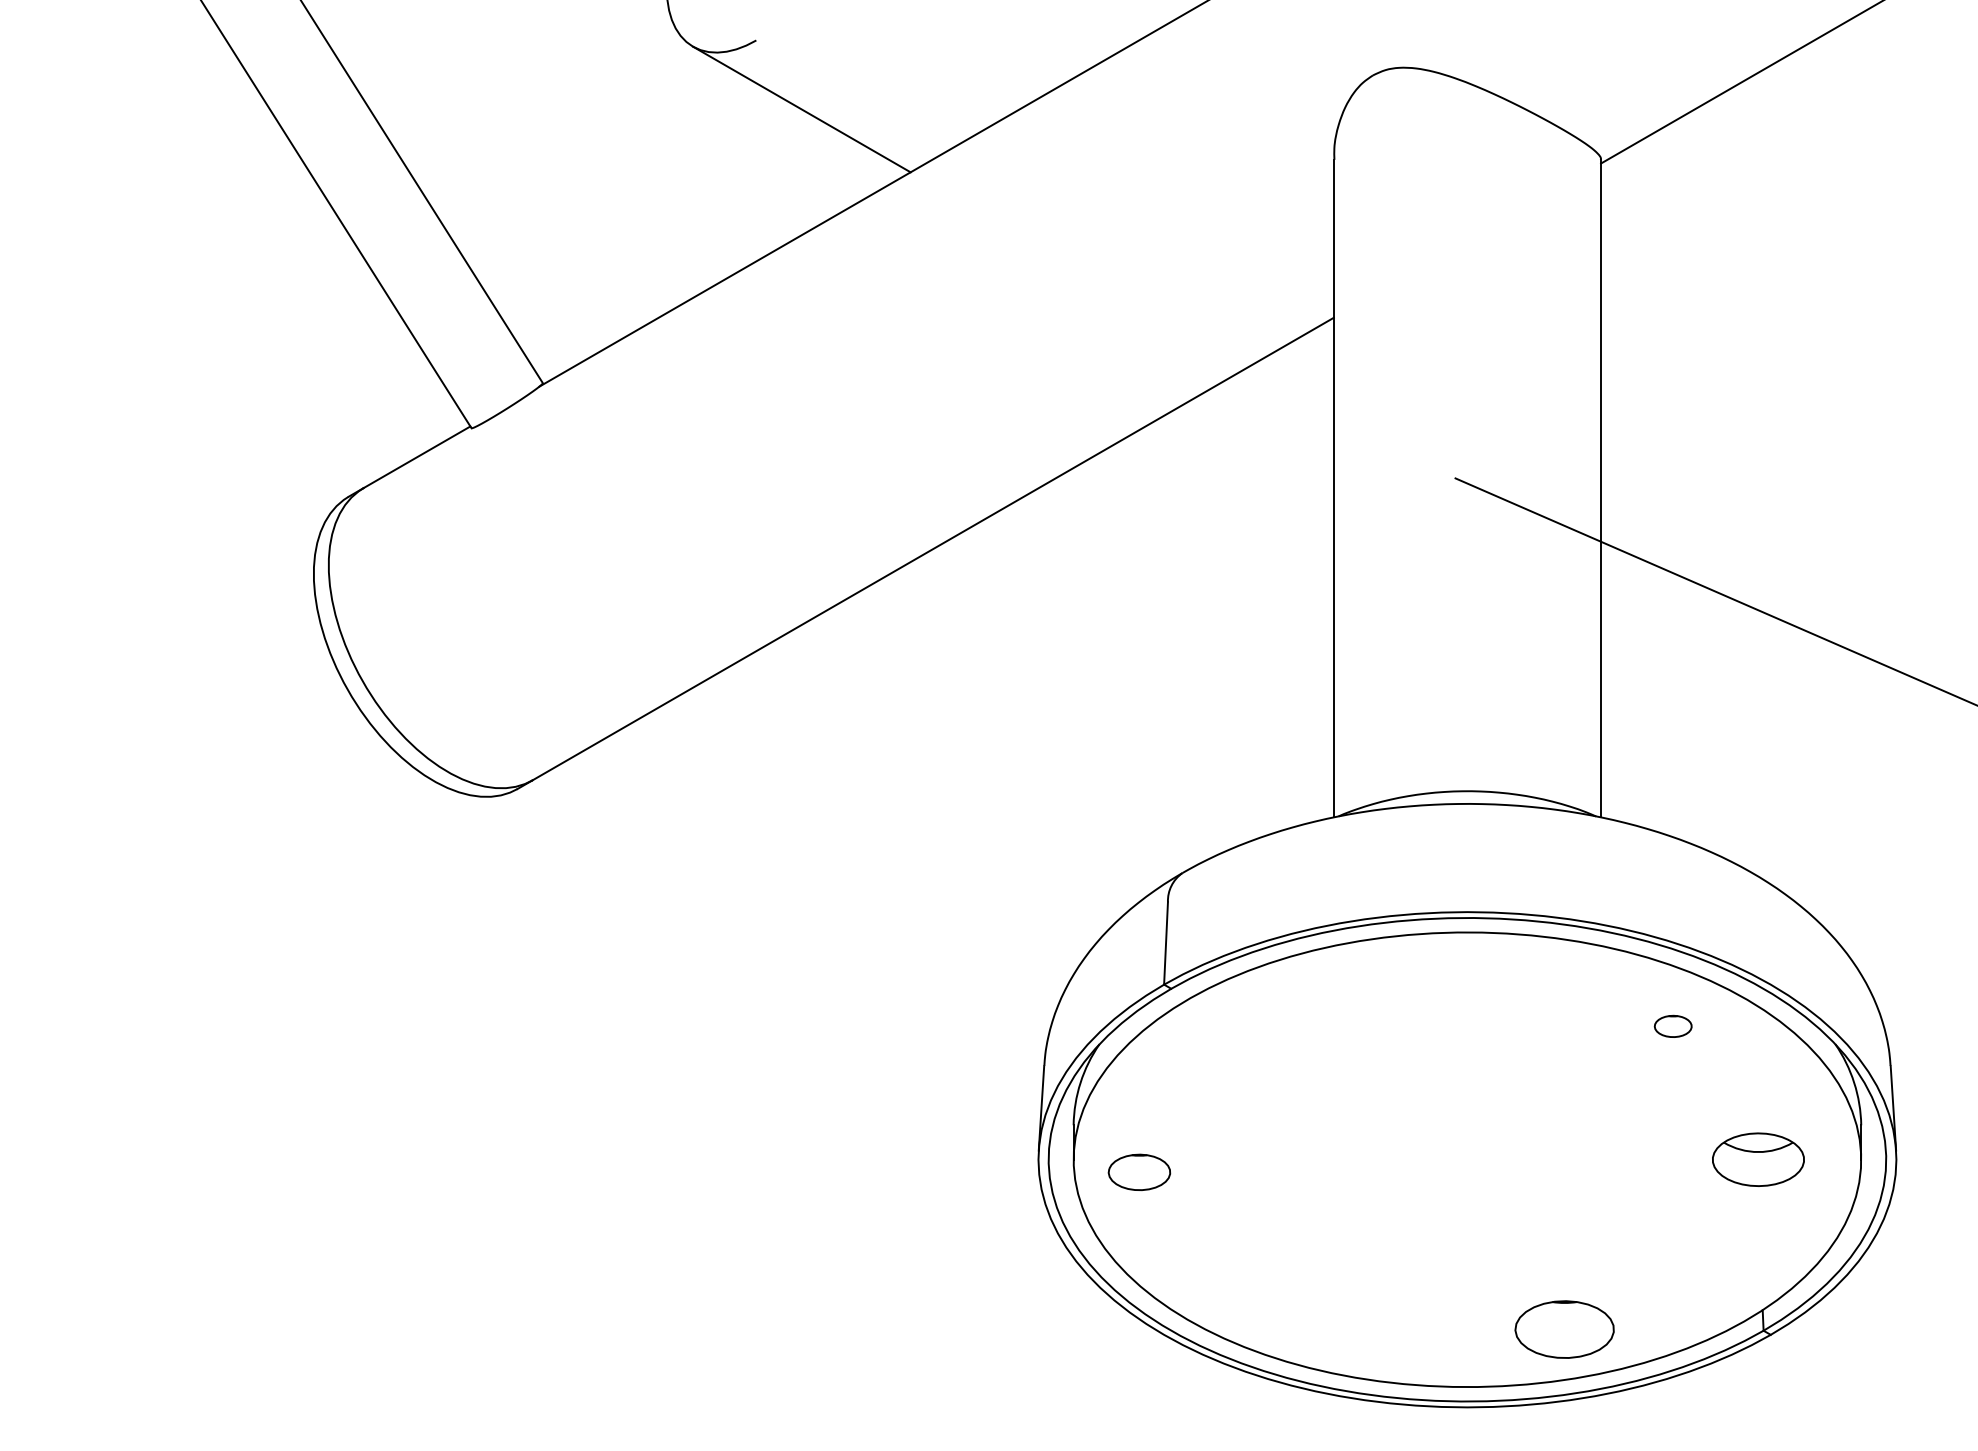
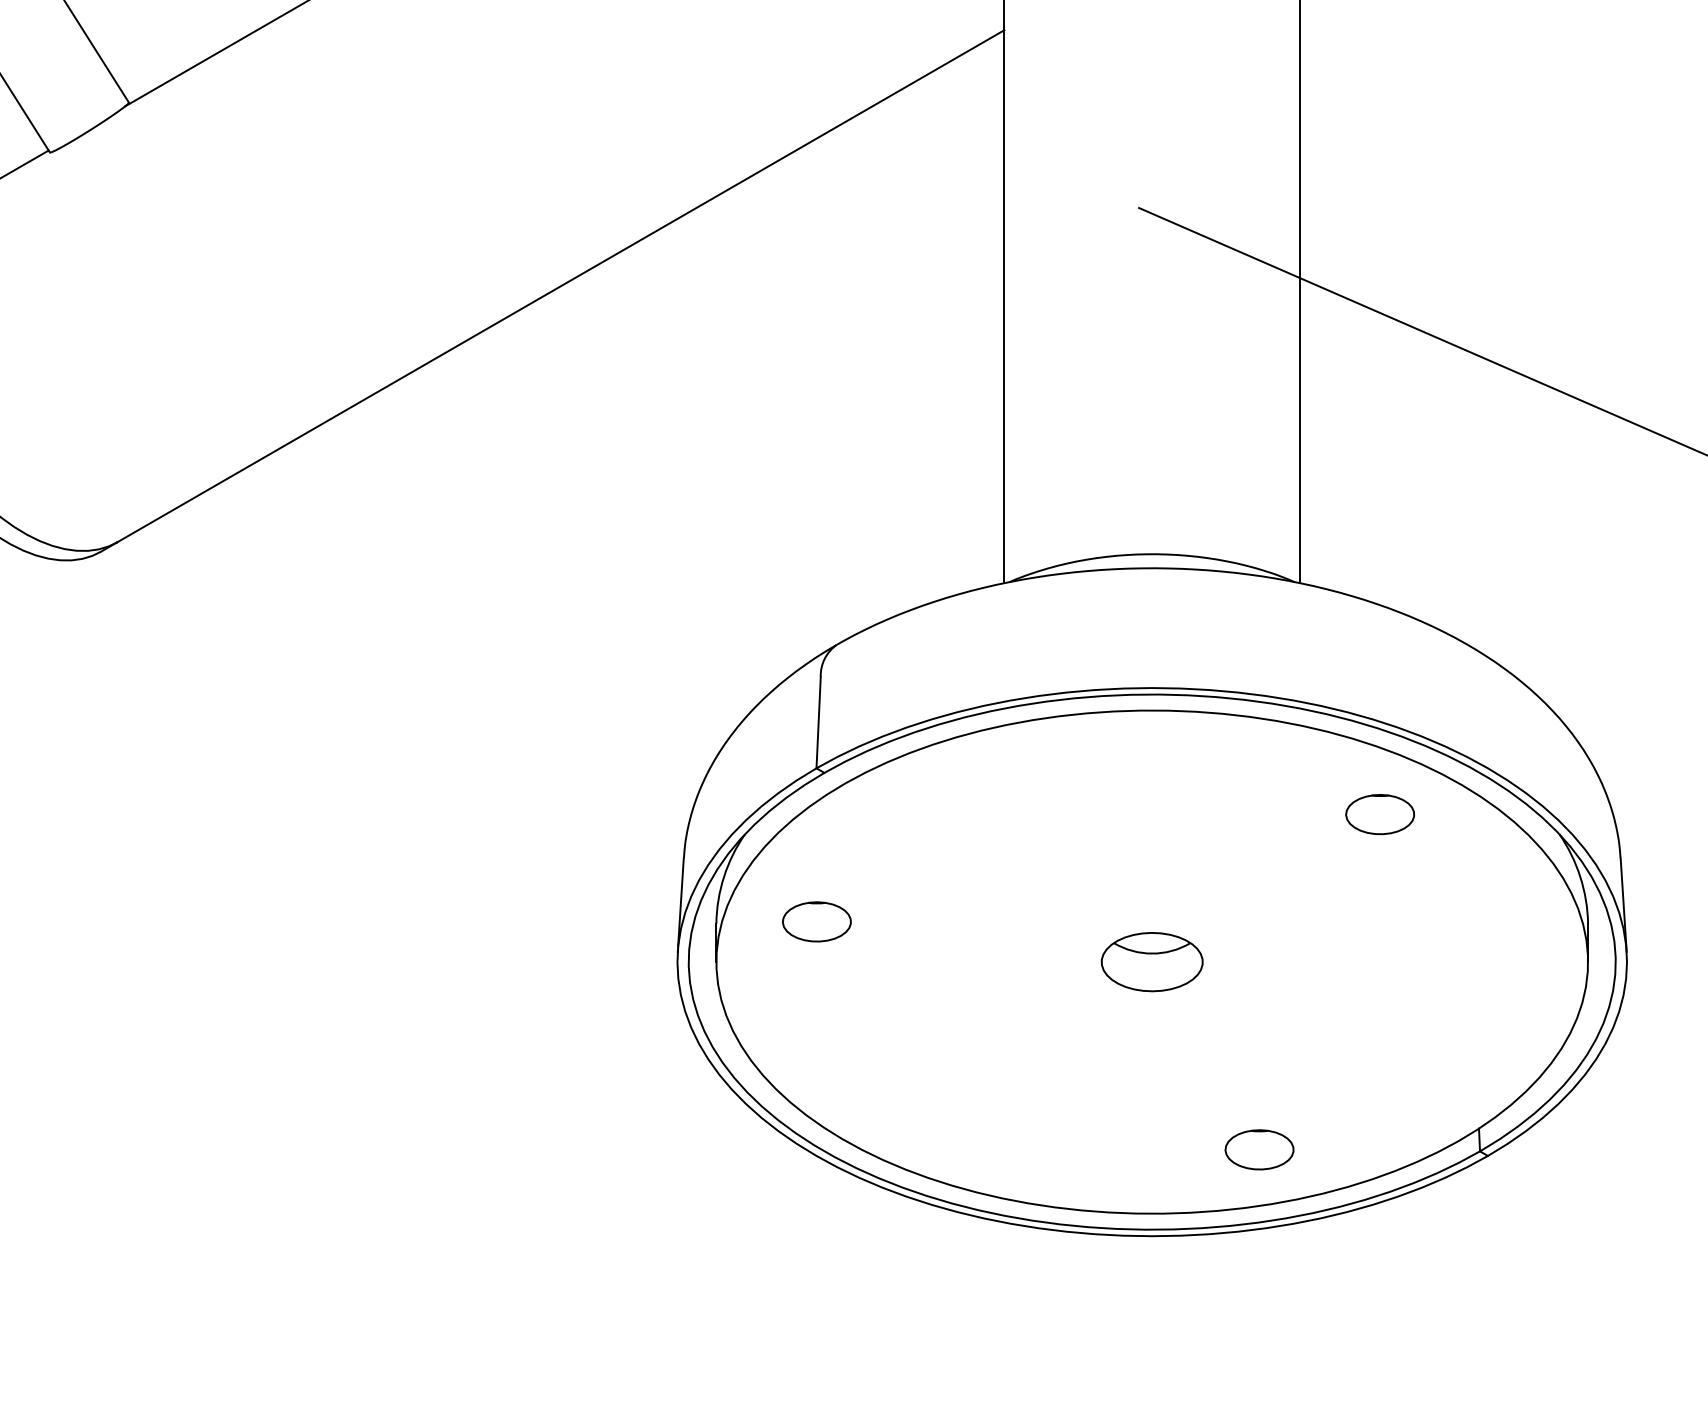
part: (1672, 1026) -> (1379, 814), size x1.67
part: (1758, 1159) -> (1152, 961), moved
part: (1139, 1171) -> (816, 920), moved
part: (1563, 1328) -> (1258, 1148), size x0.62

